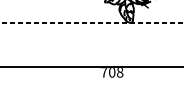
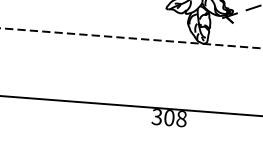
text: (104, 72) -> (157, 117), 708 -> 308

